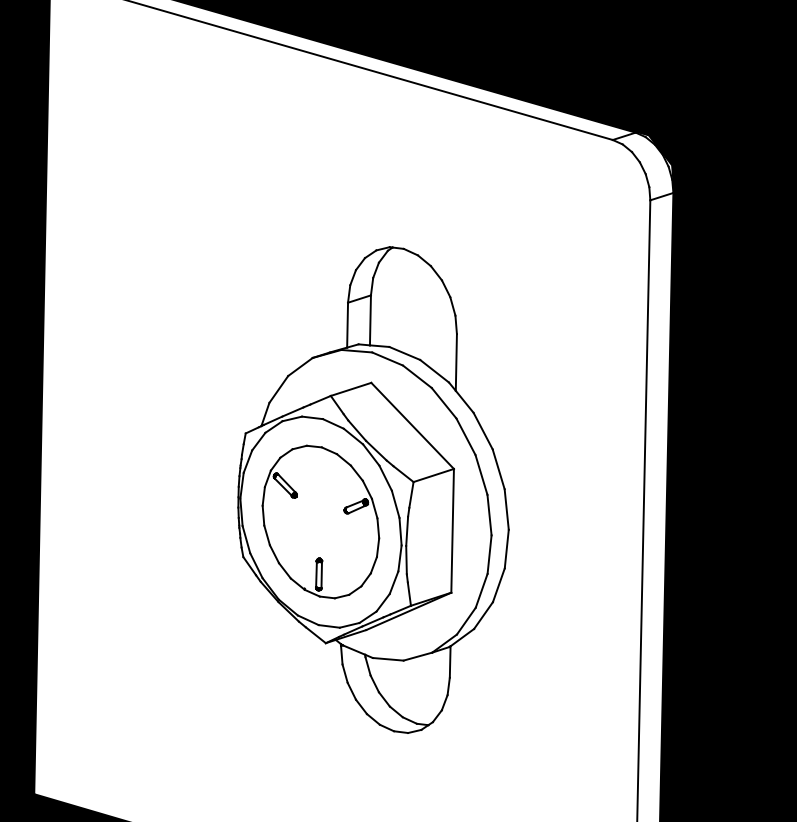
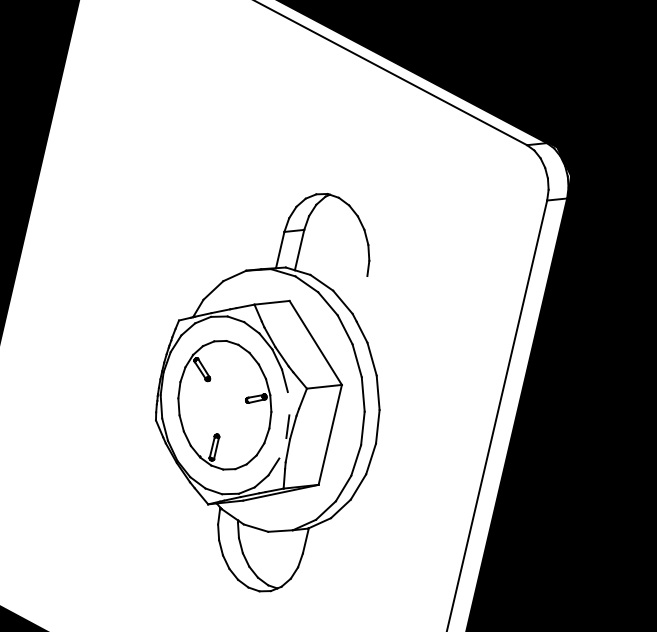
line: (455, 362) -> (361, 298), removed
line: (395, 503) -> (288, 402), removed
line: (399, 558) -> (282, 448), removed

